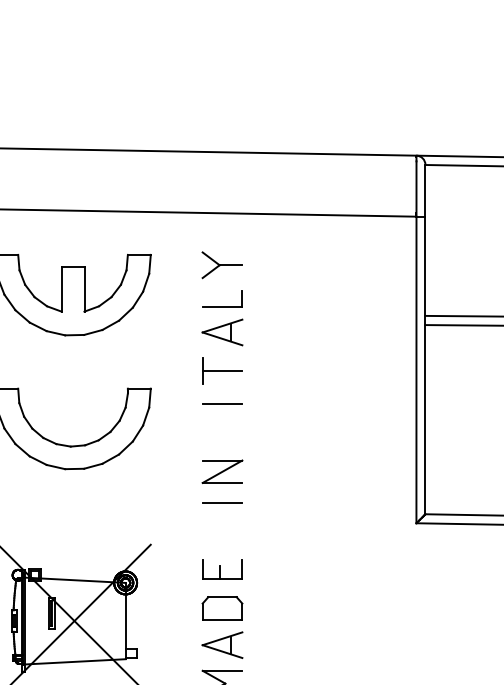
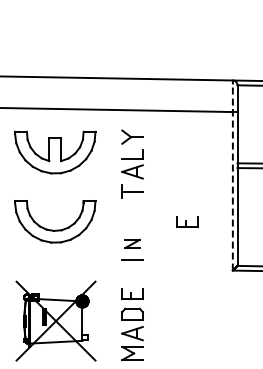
line: (415, 343) -> (232, 177), solid -> dashed
line: (222, 403) -> (132, 208), removed
part: (328, 428) -> (187, 221), added
part: (222, 470) -> (132, 243), size x0.7

